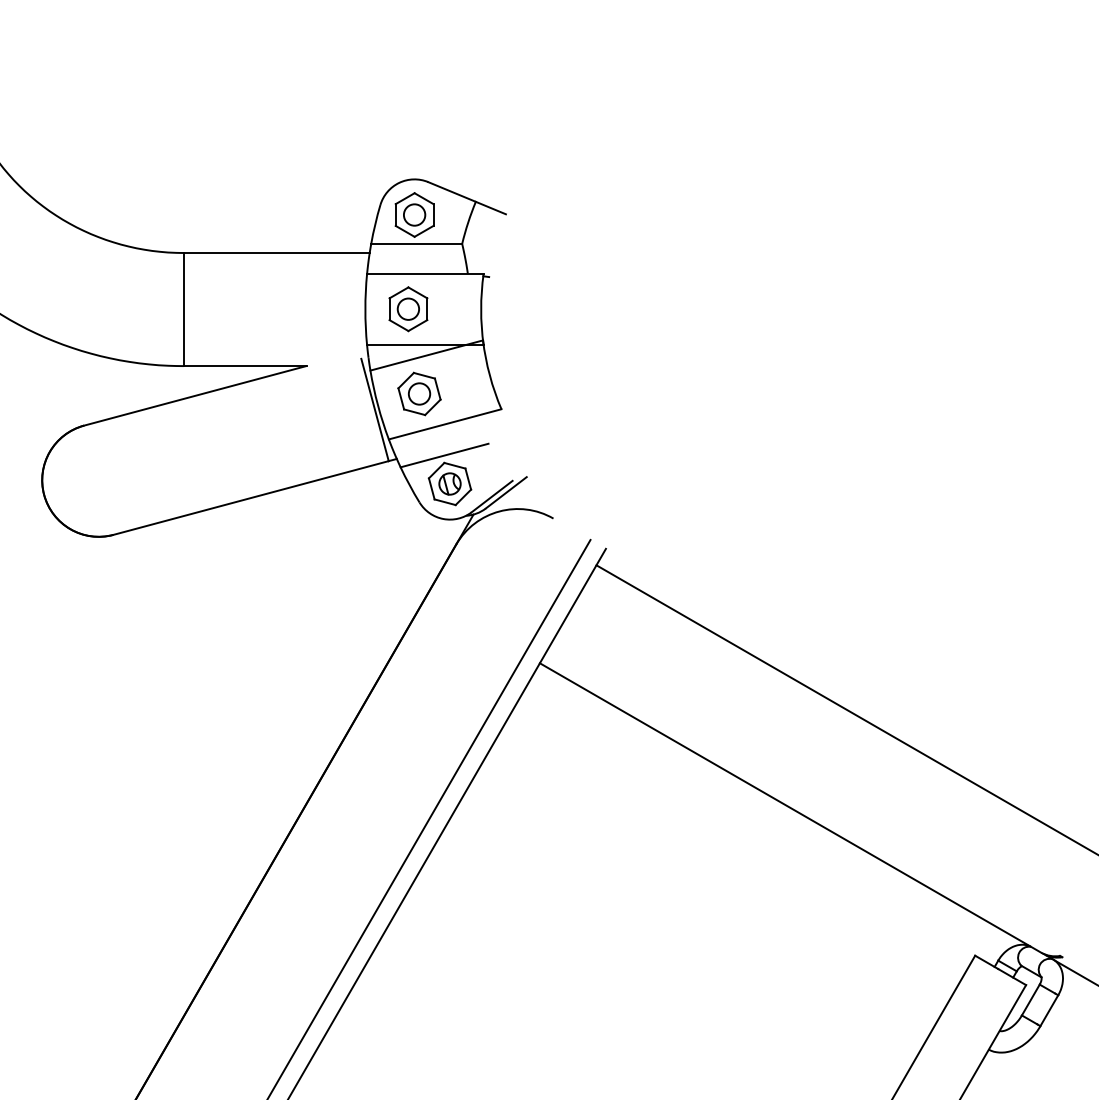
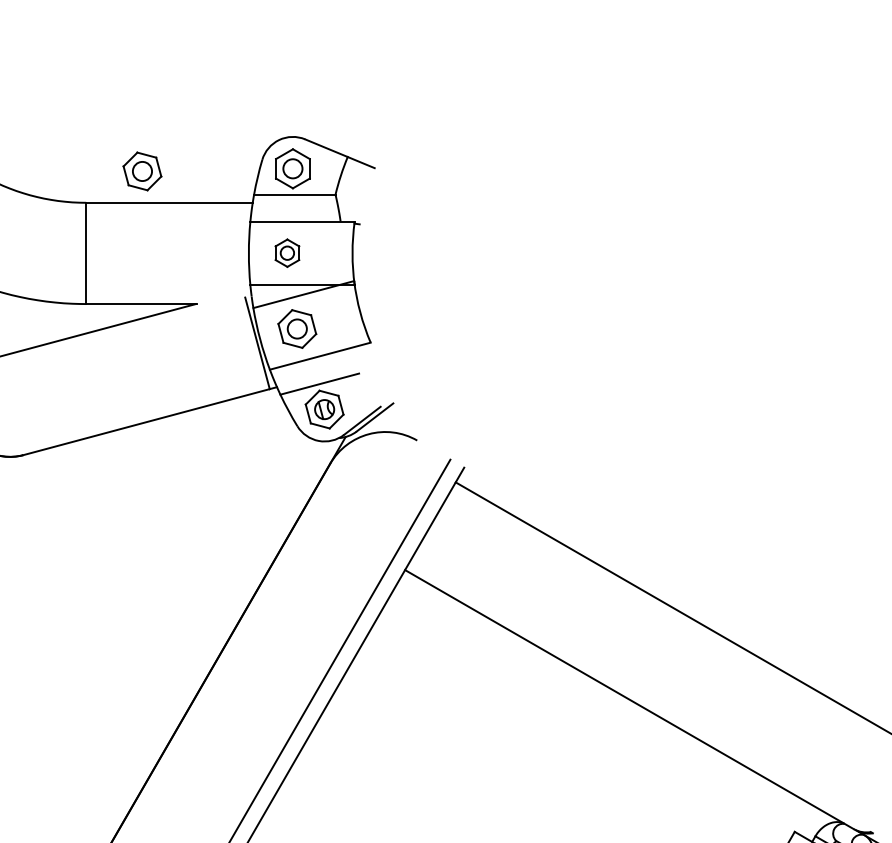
part: (246, 217) -> (142, 171), added
part: (408, 309) -> (287, 253), size x0.7

